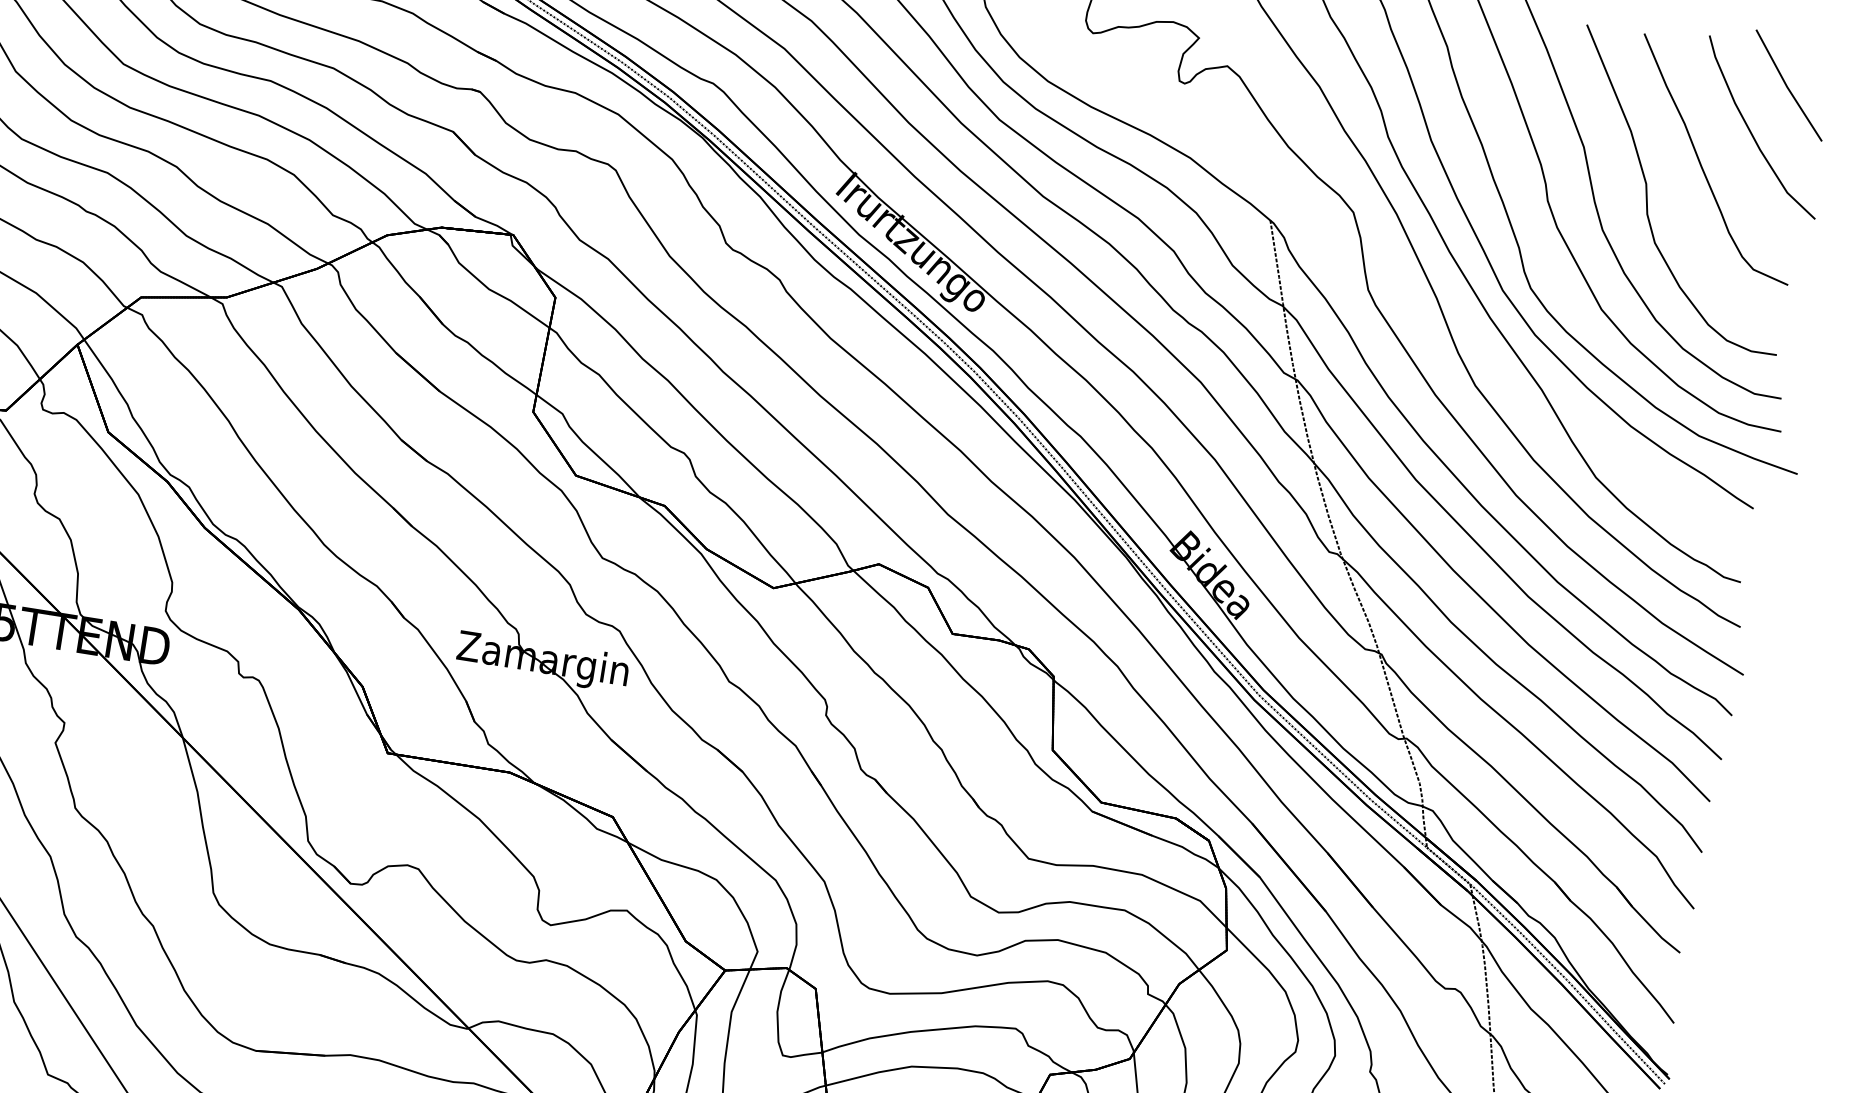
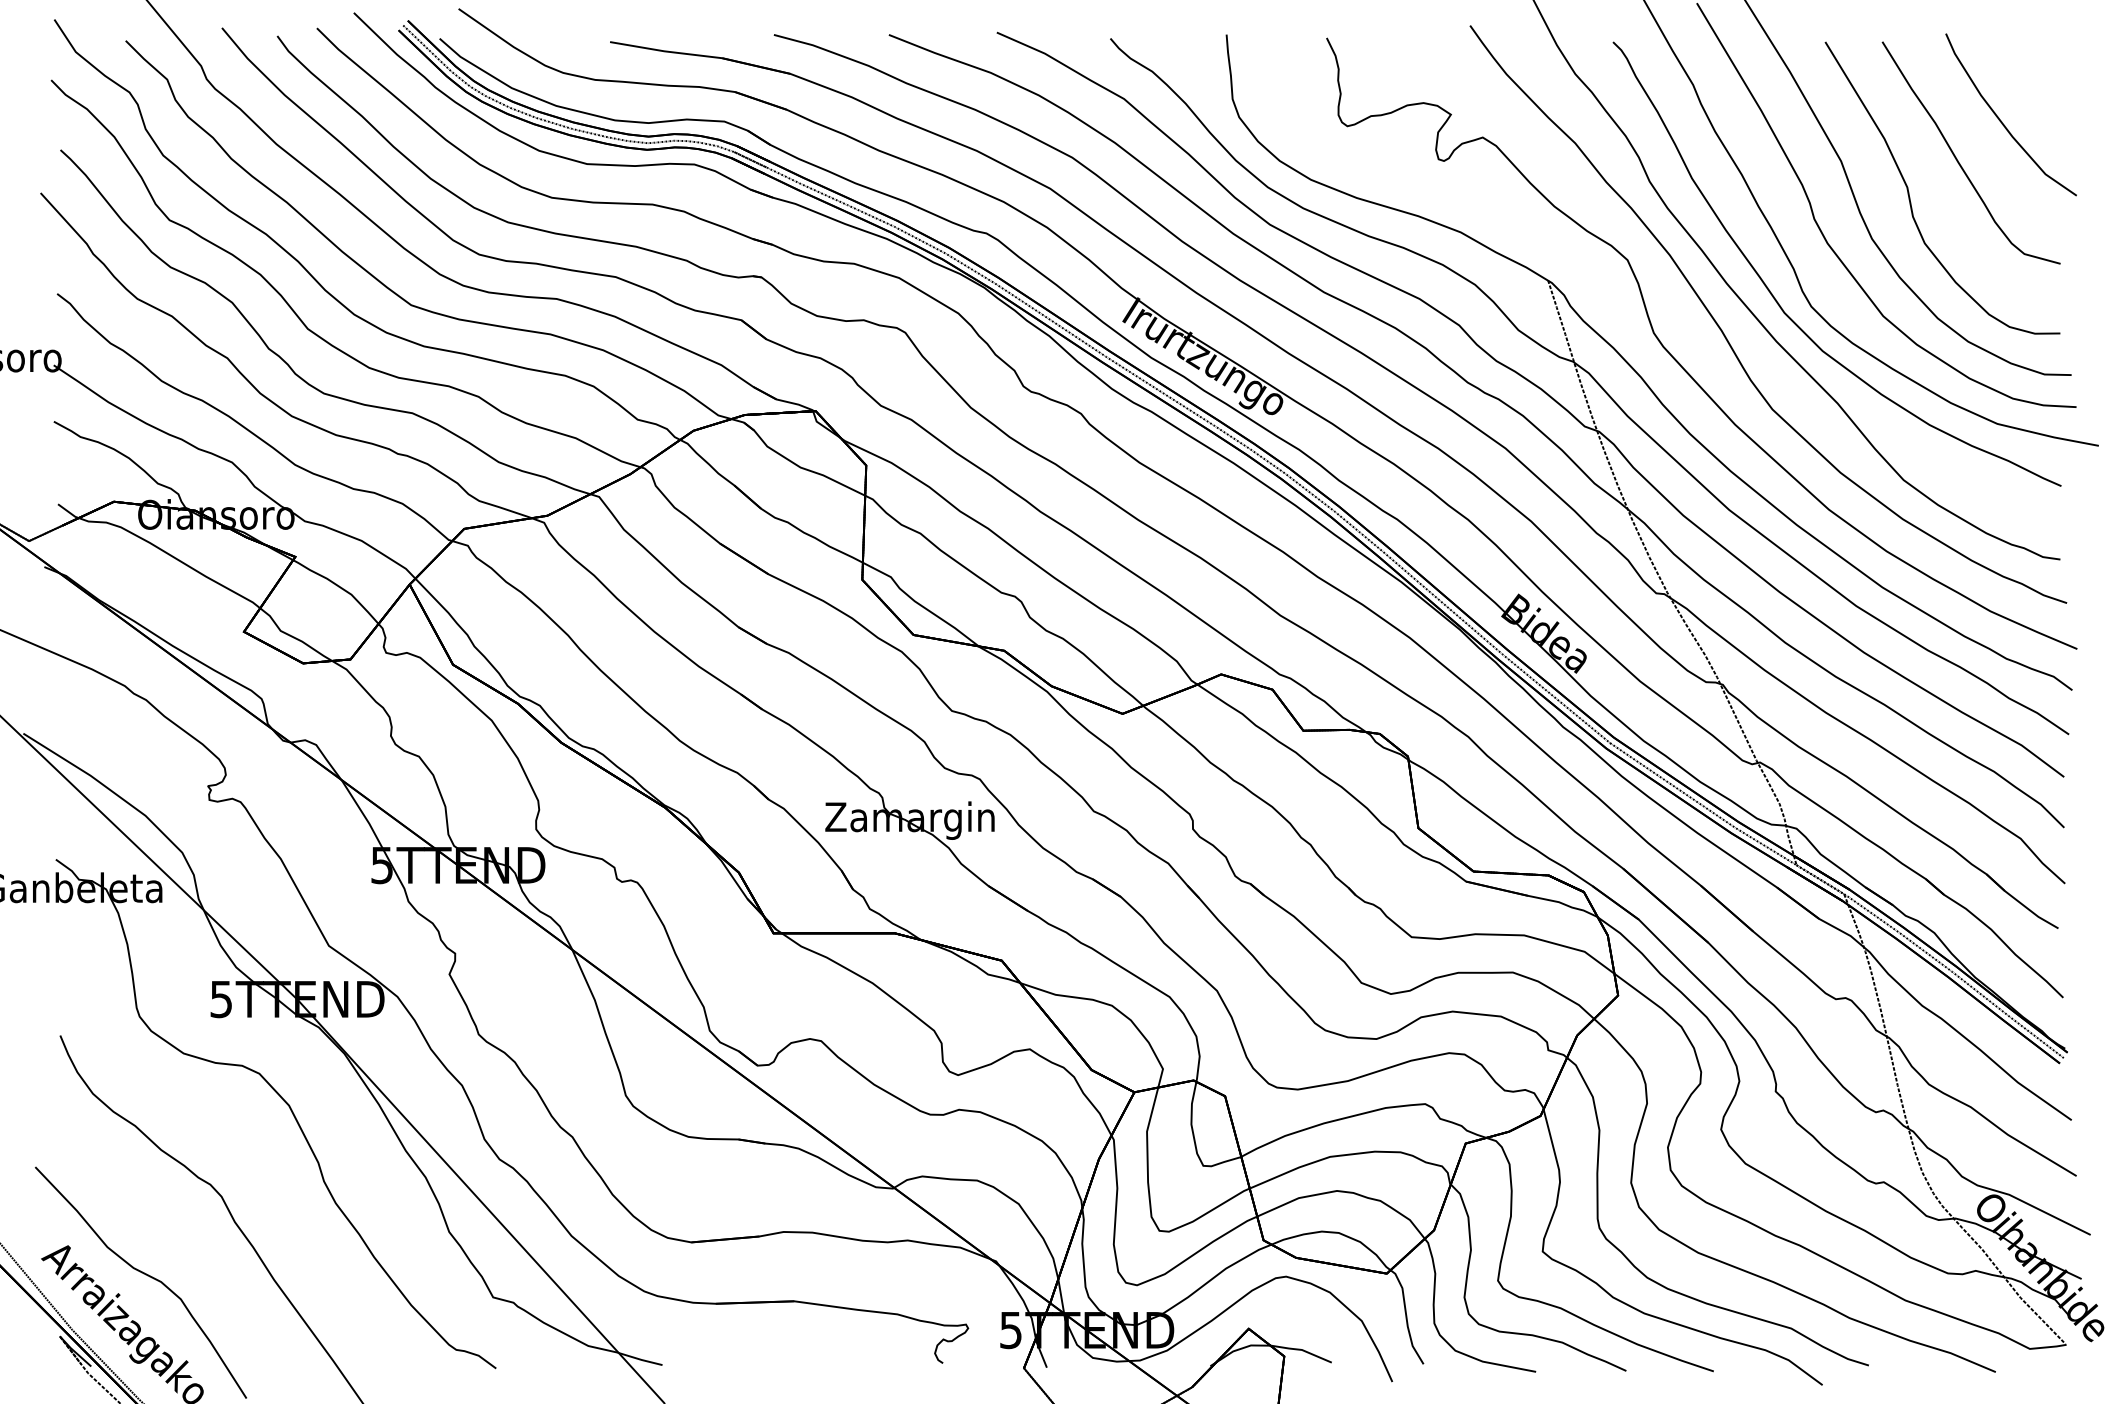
line: (1787, 85) -> (2029, 70), removed

